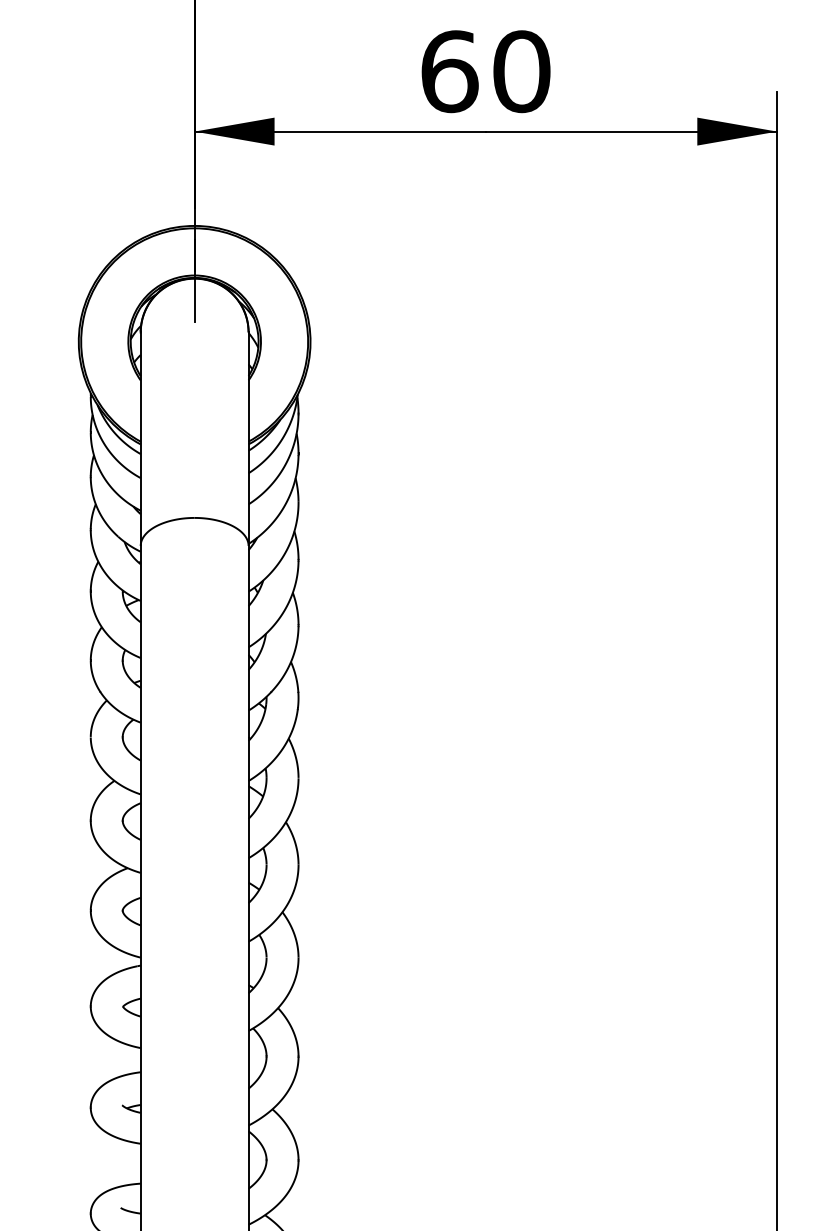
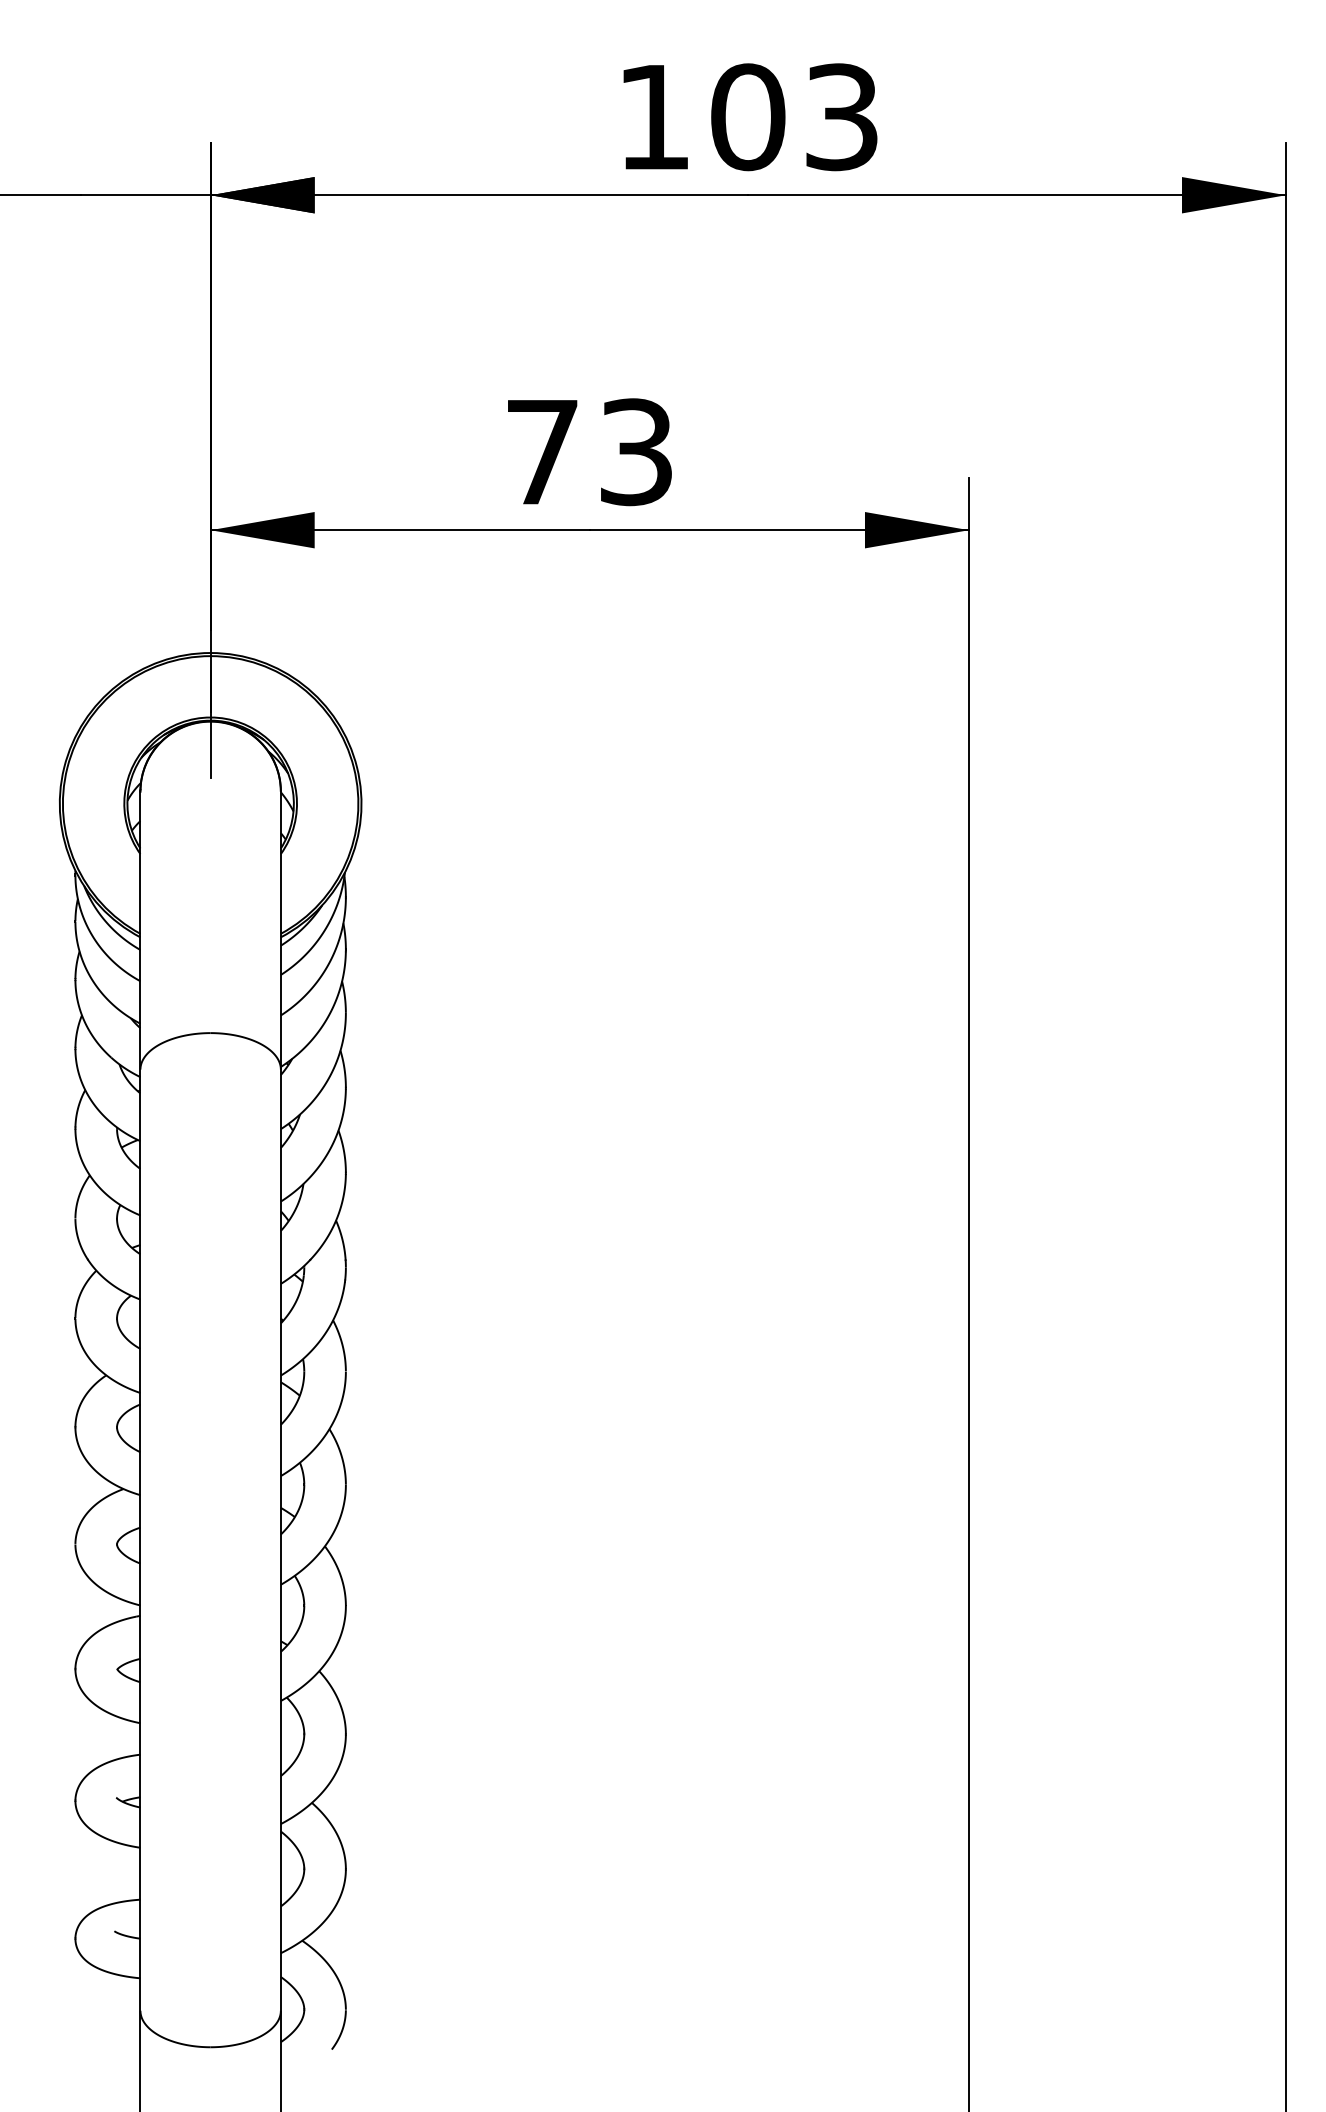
text: (485, 71) -> (589, 452), 60 -> 73

